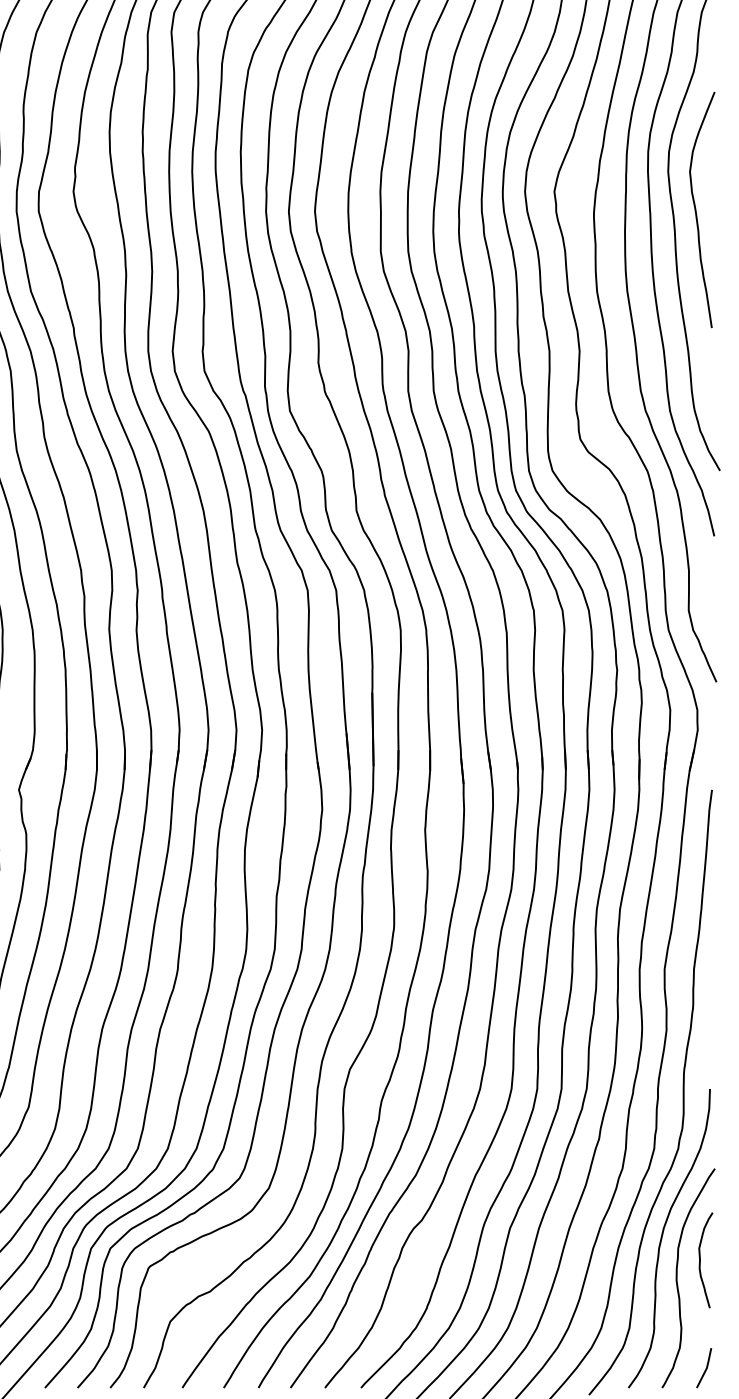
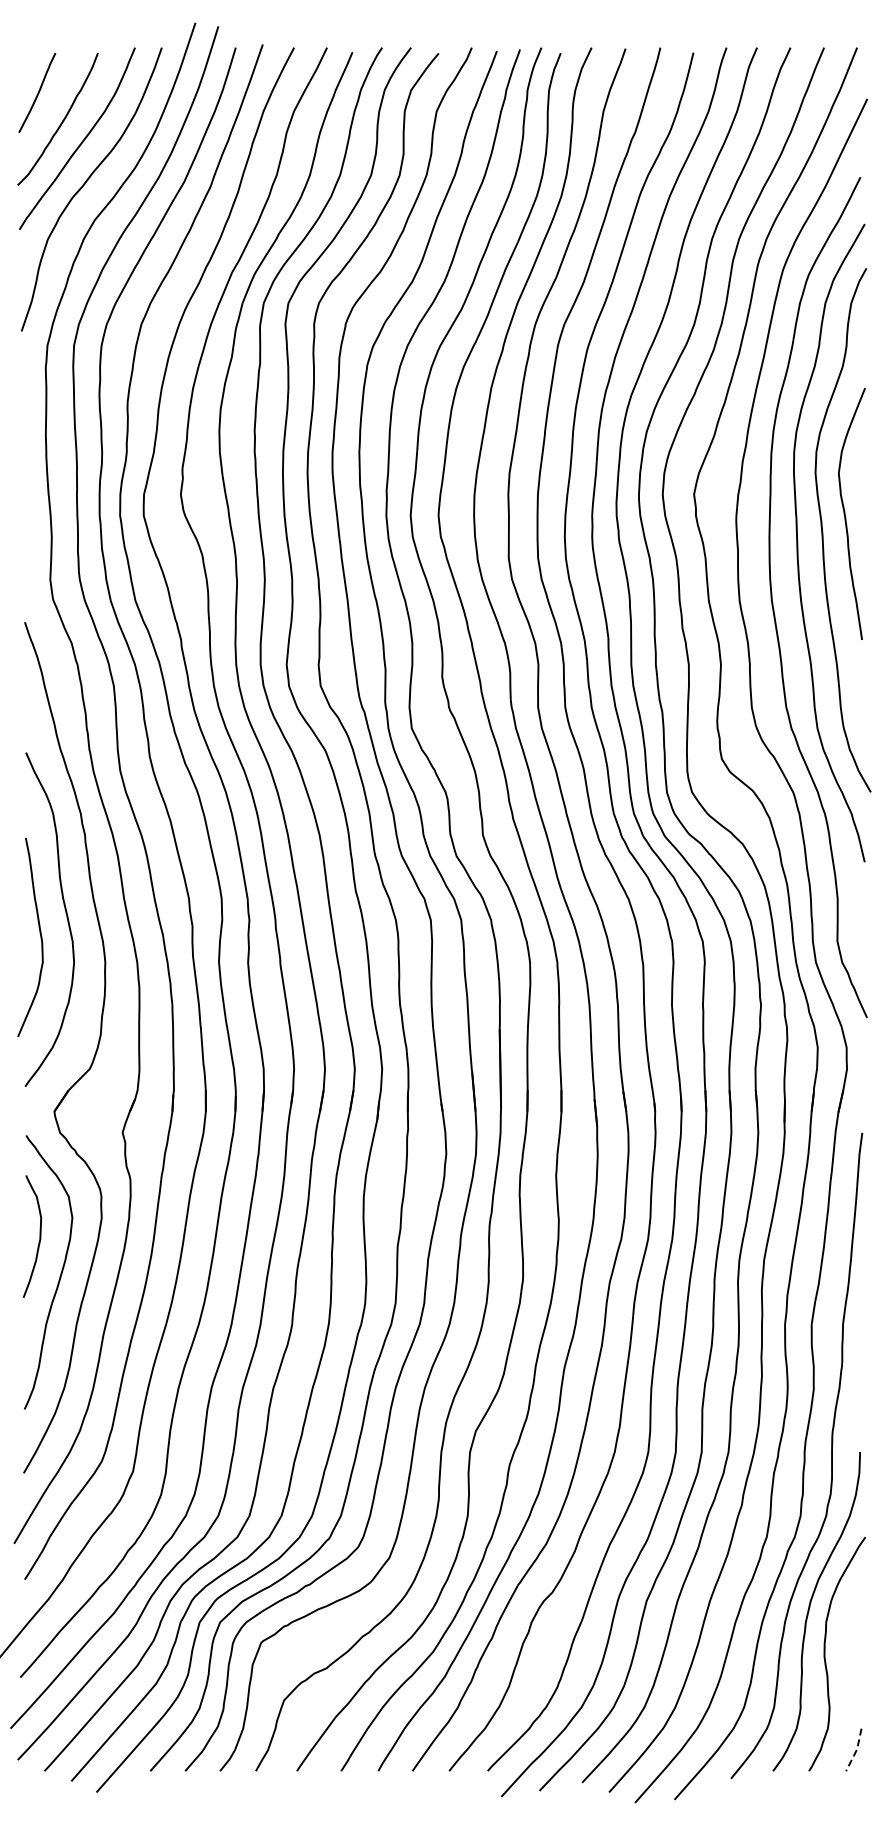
curve: (700, 1259) -> (850, 1634), removed
line: (706, 1367) -> (856, 1749), solid -> dashed

